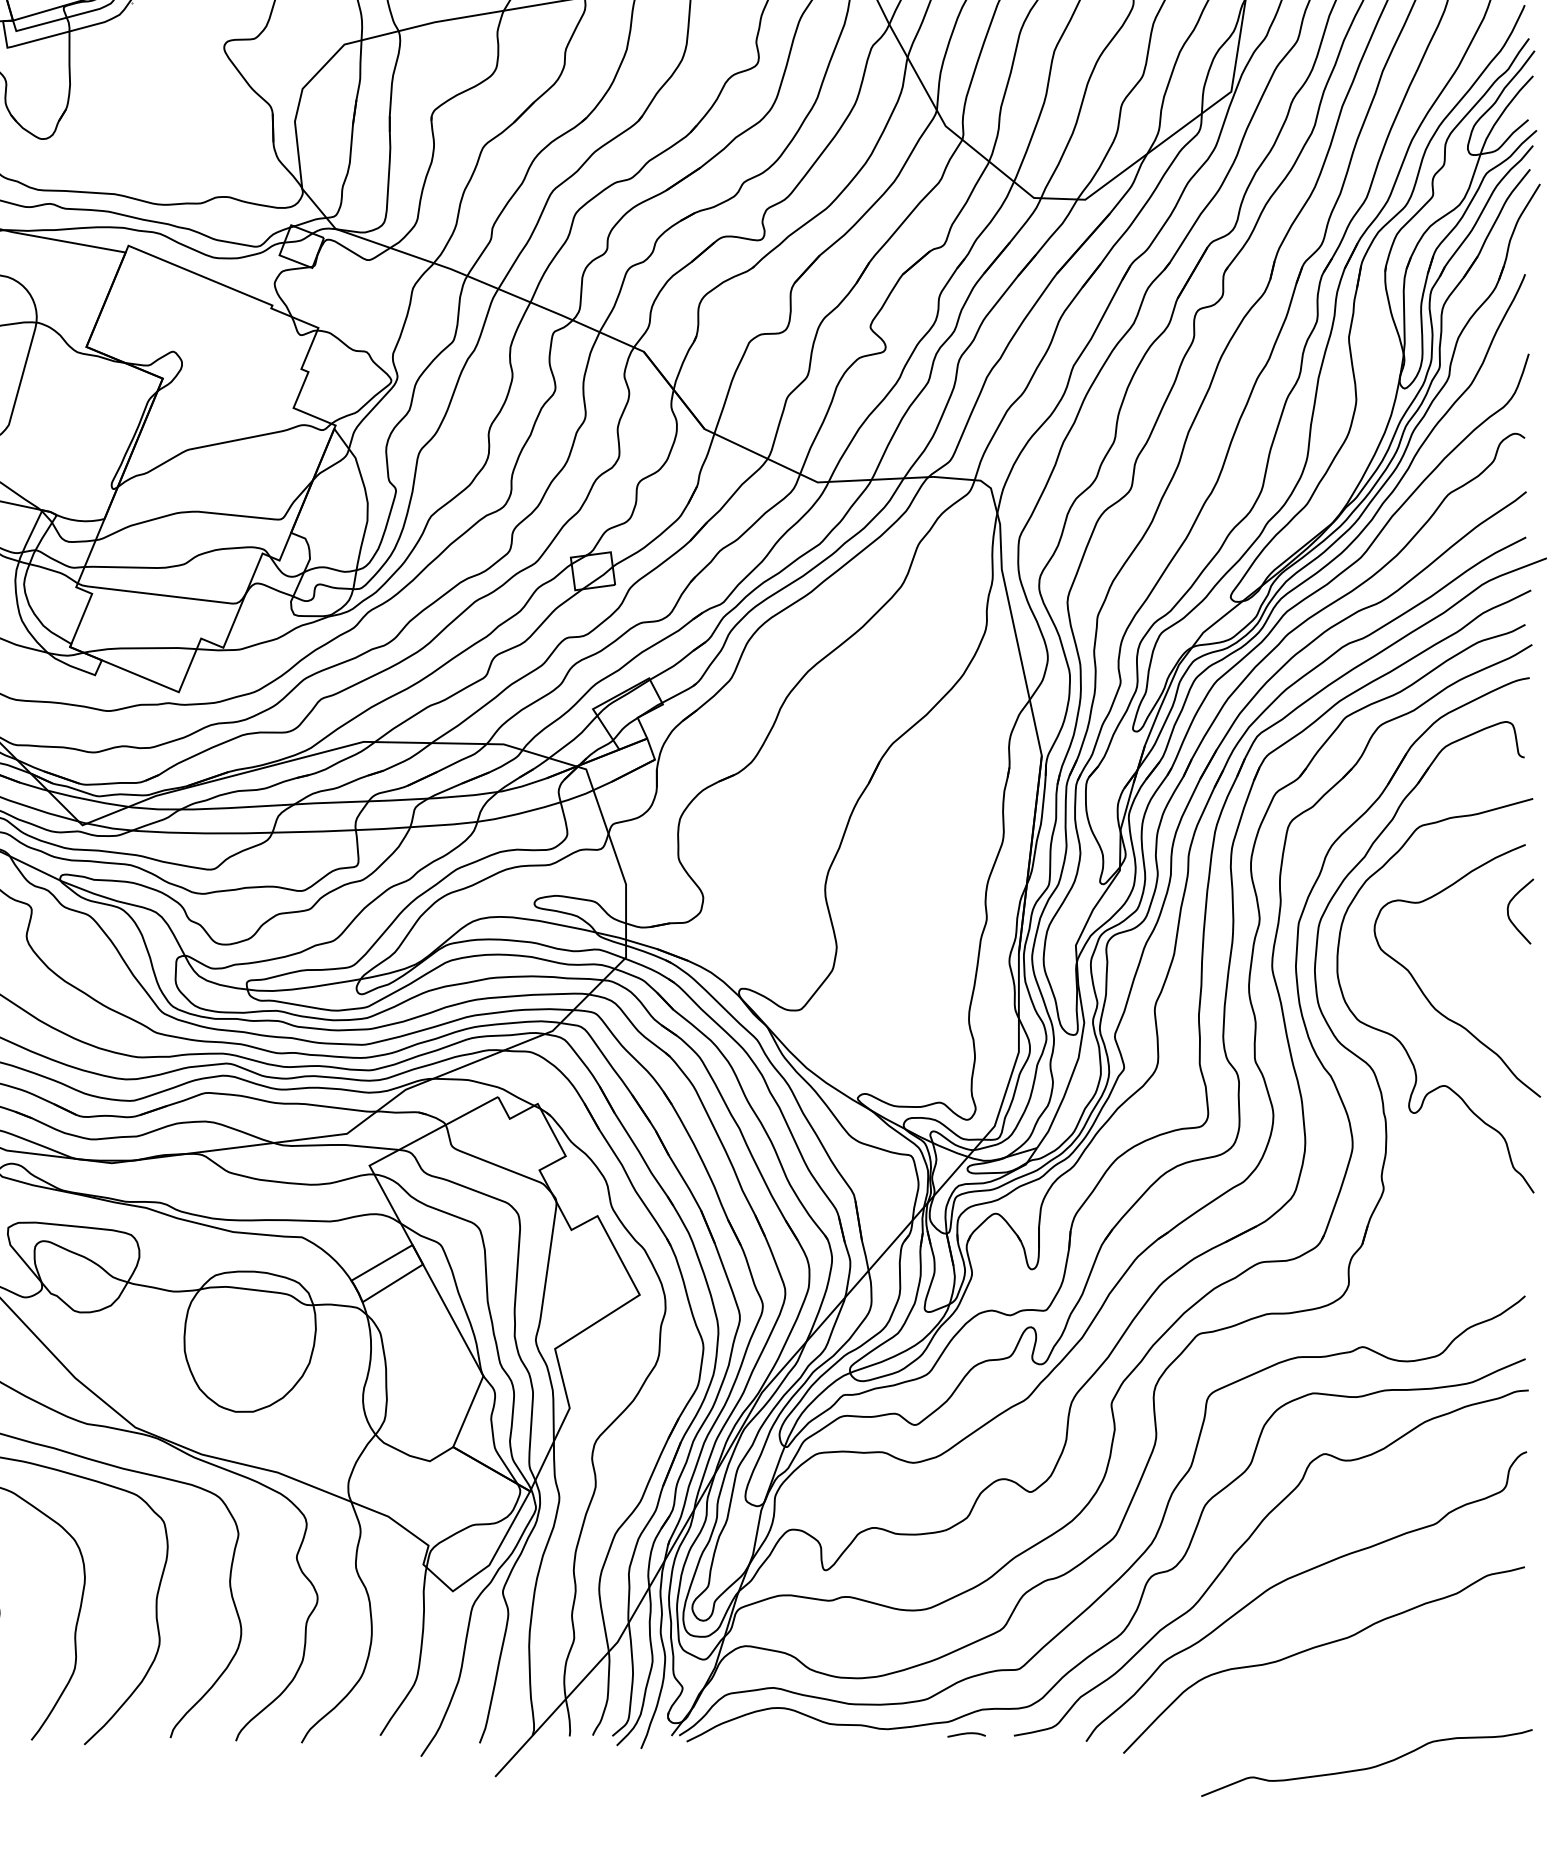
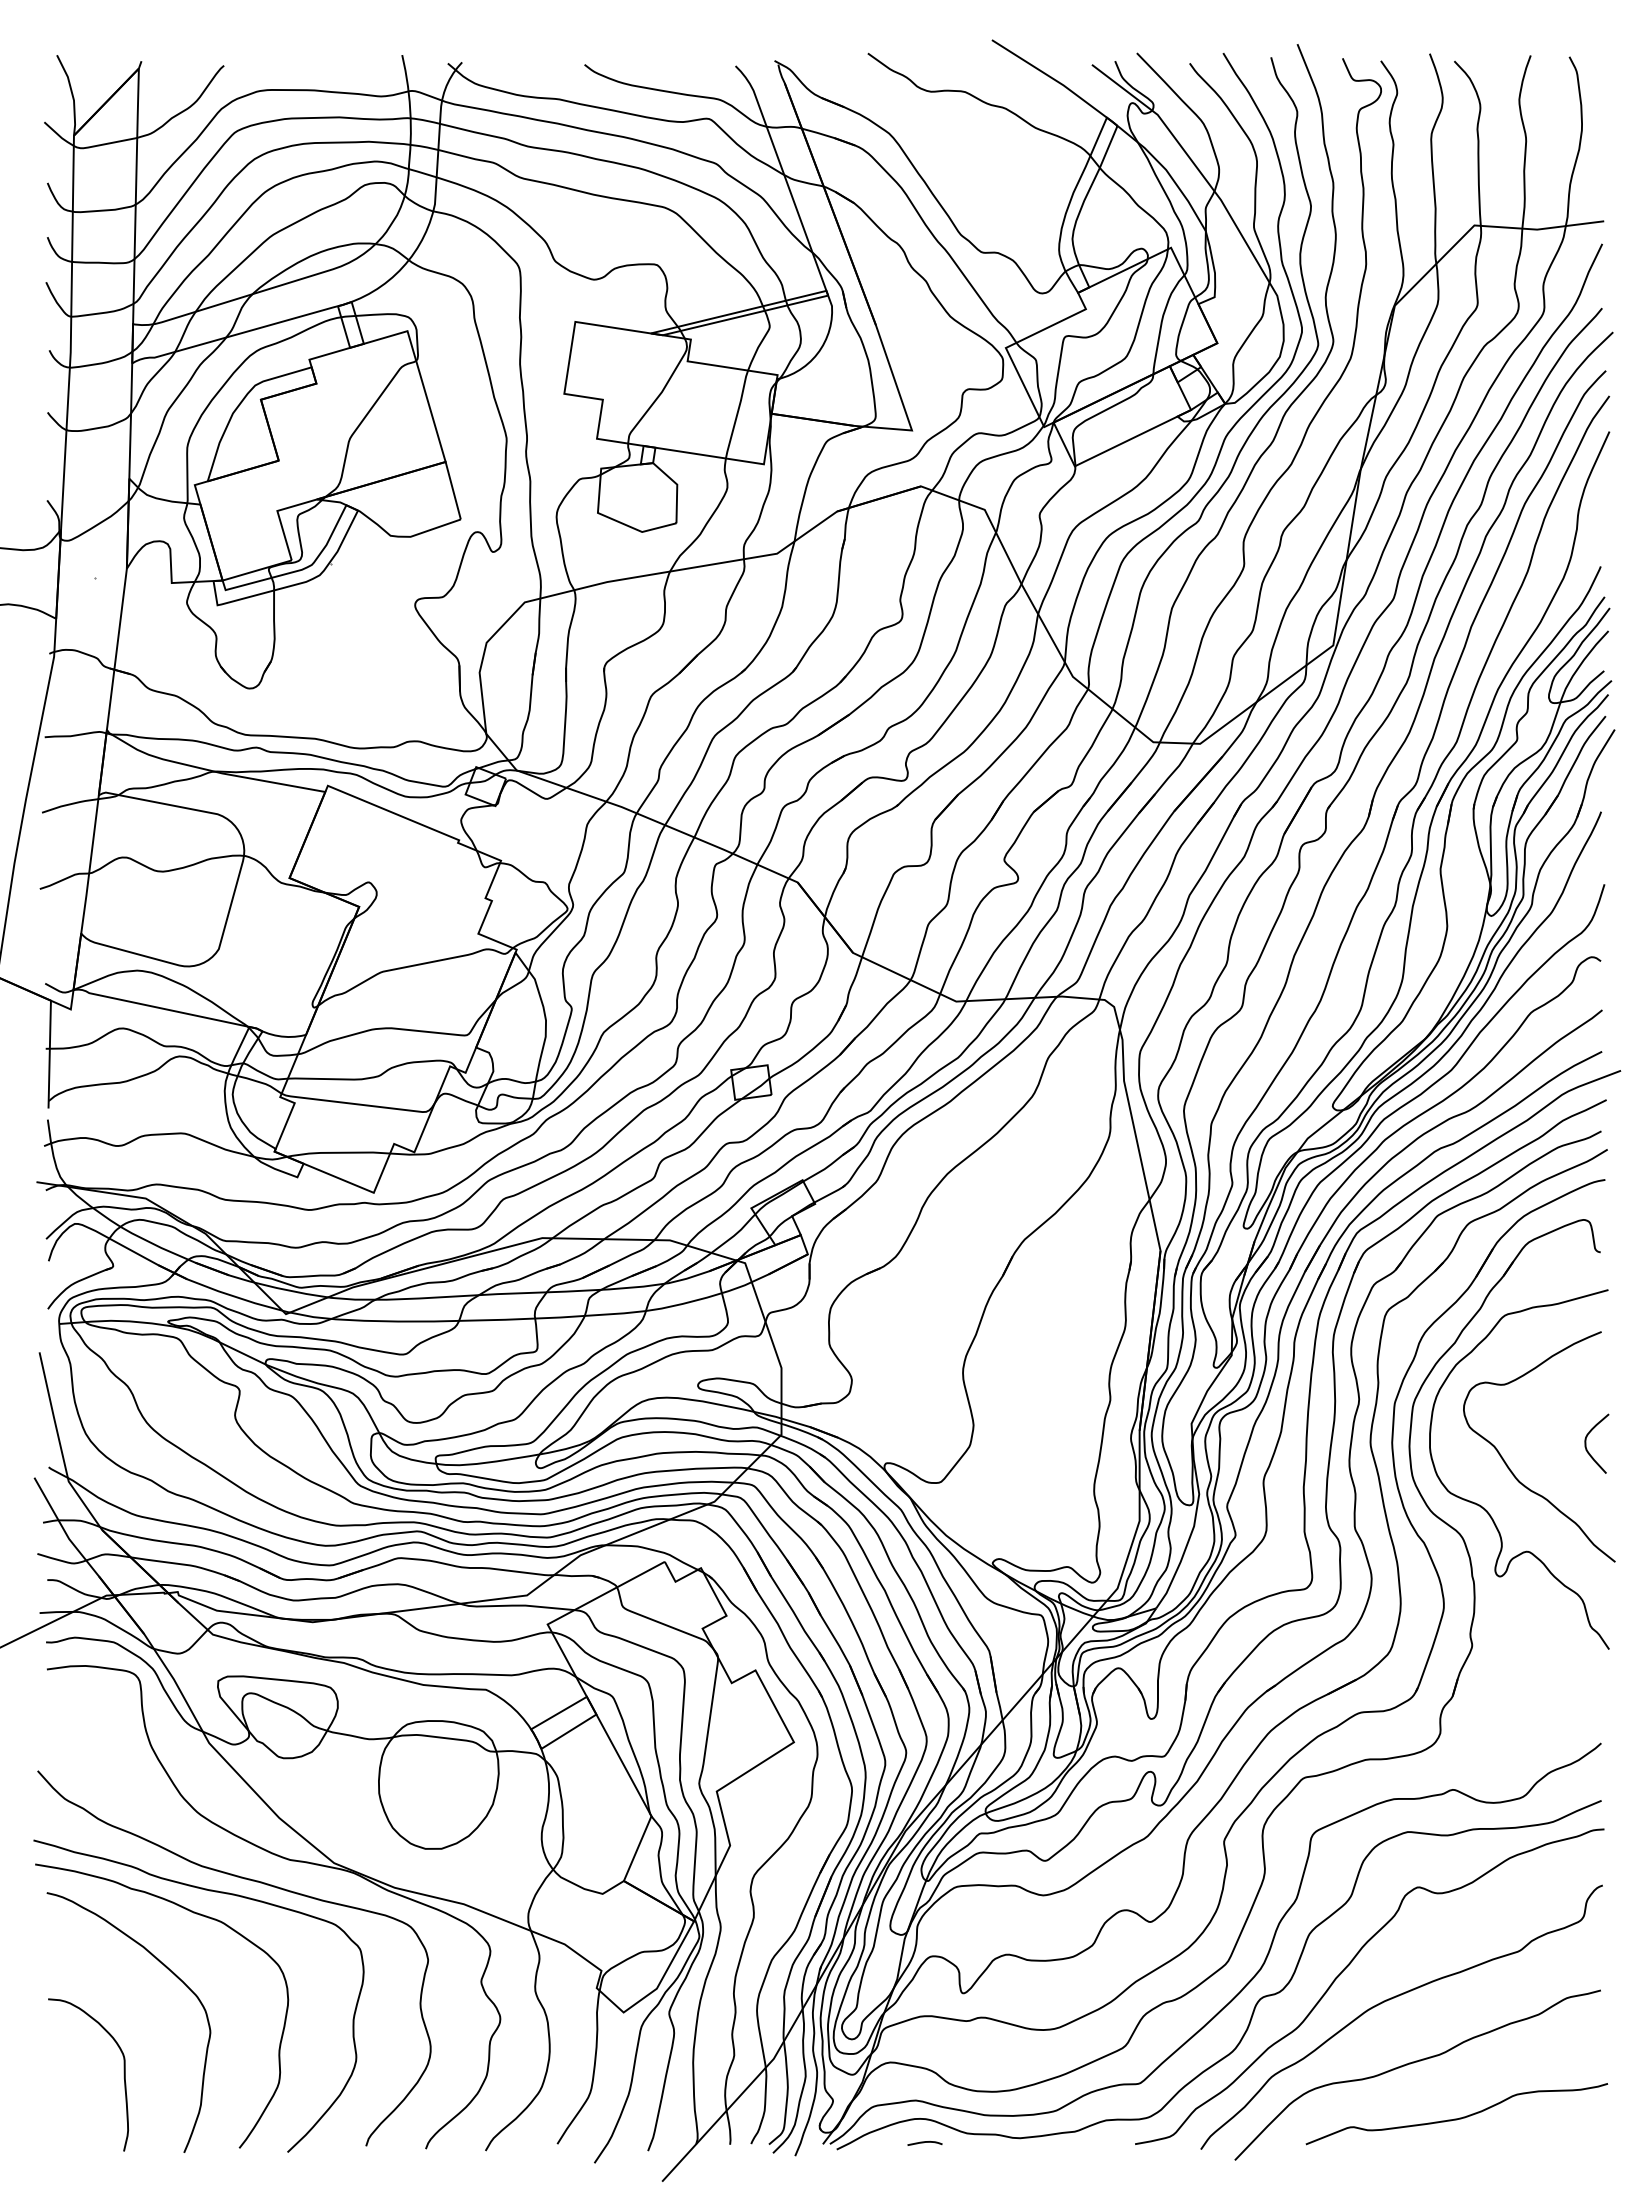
curve: (1509, 911) -> (1586, 1443), moved
curve: (966, 1733) -> (924, 2142), moved
curve: (1366, 1767) -> (1456, 2118), moved

